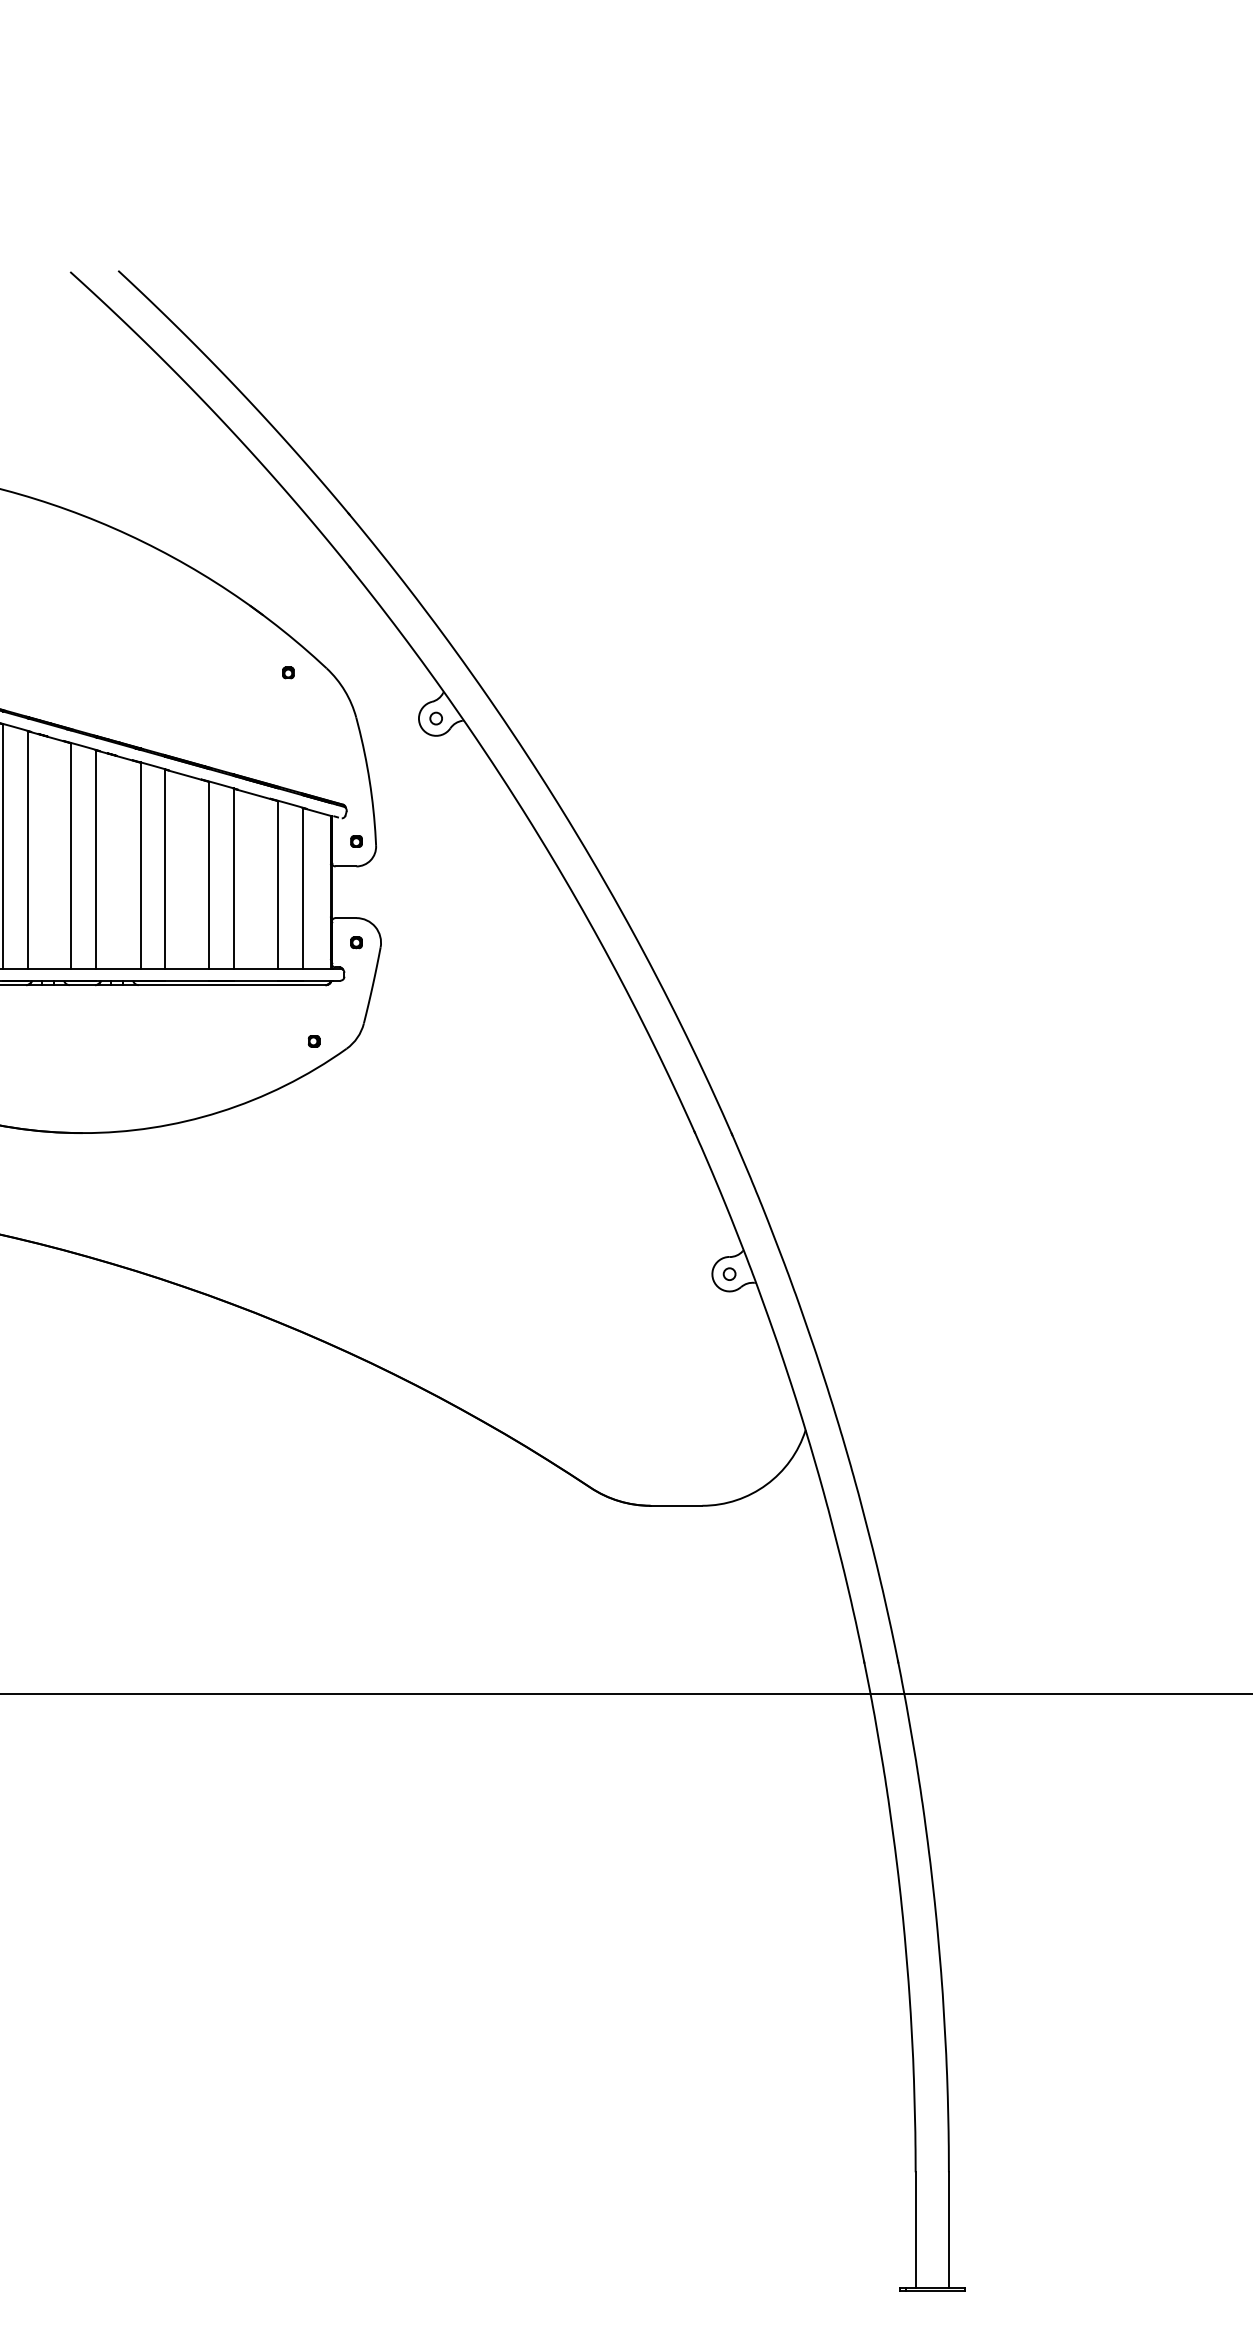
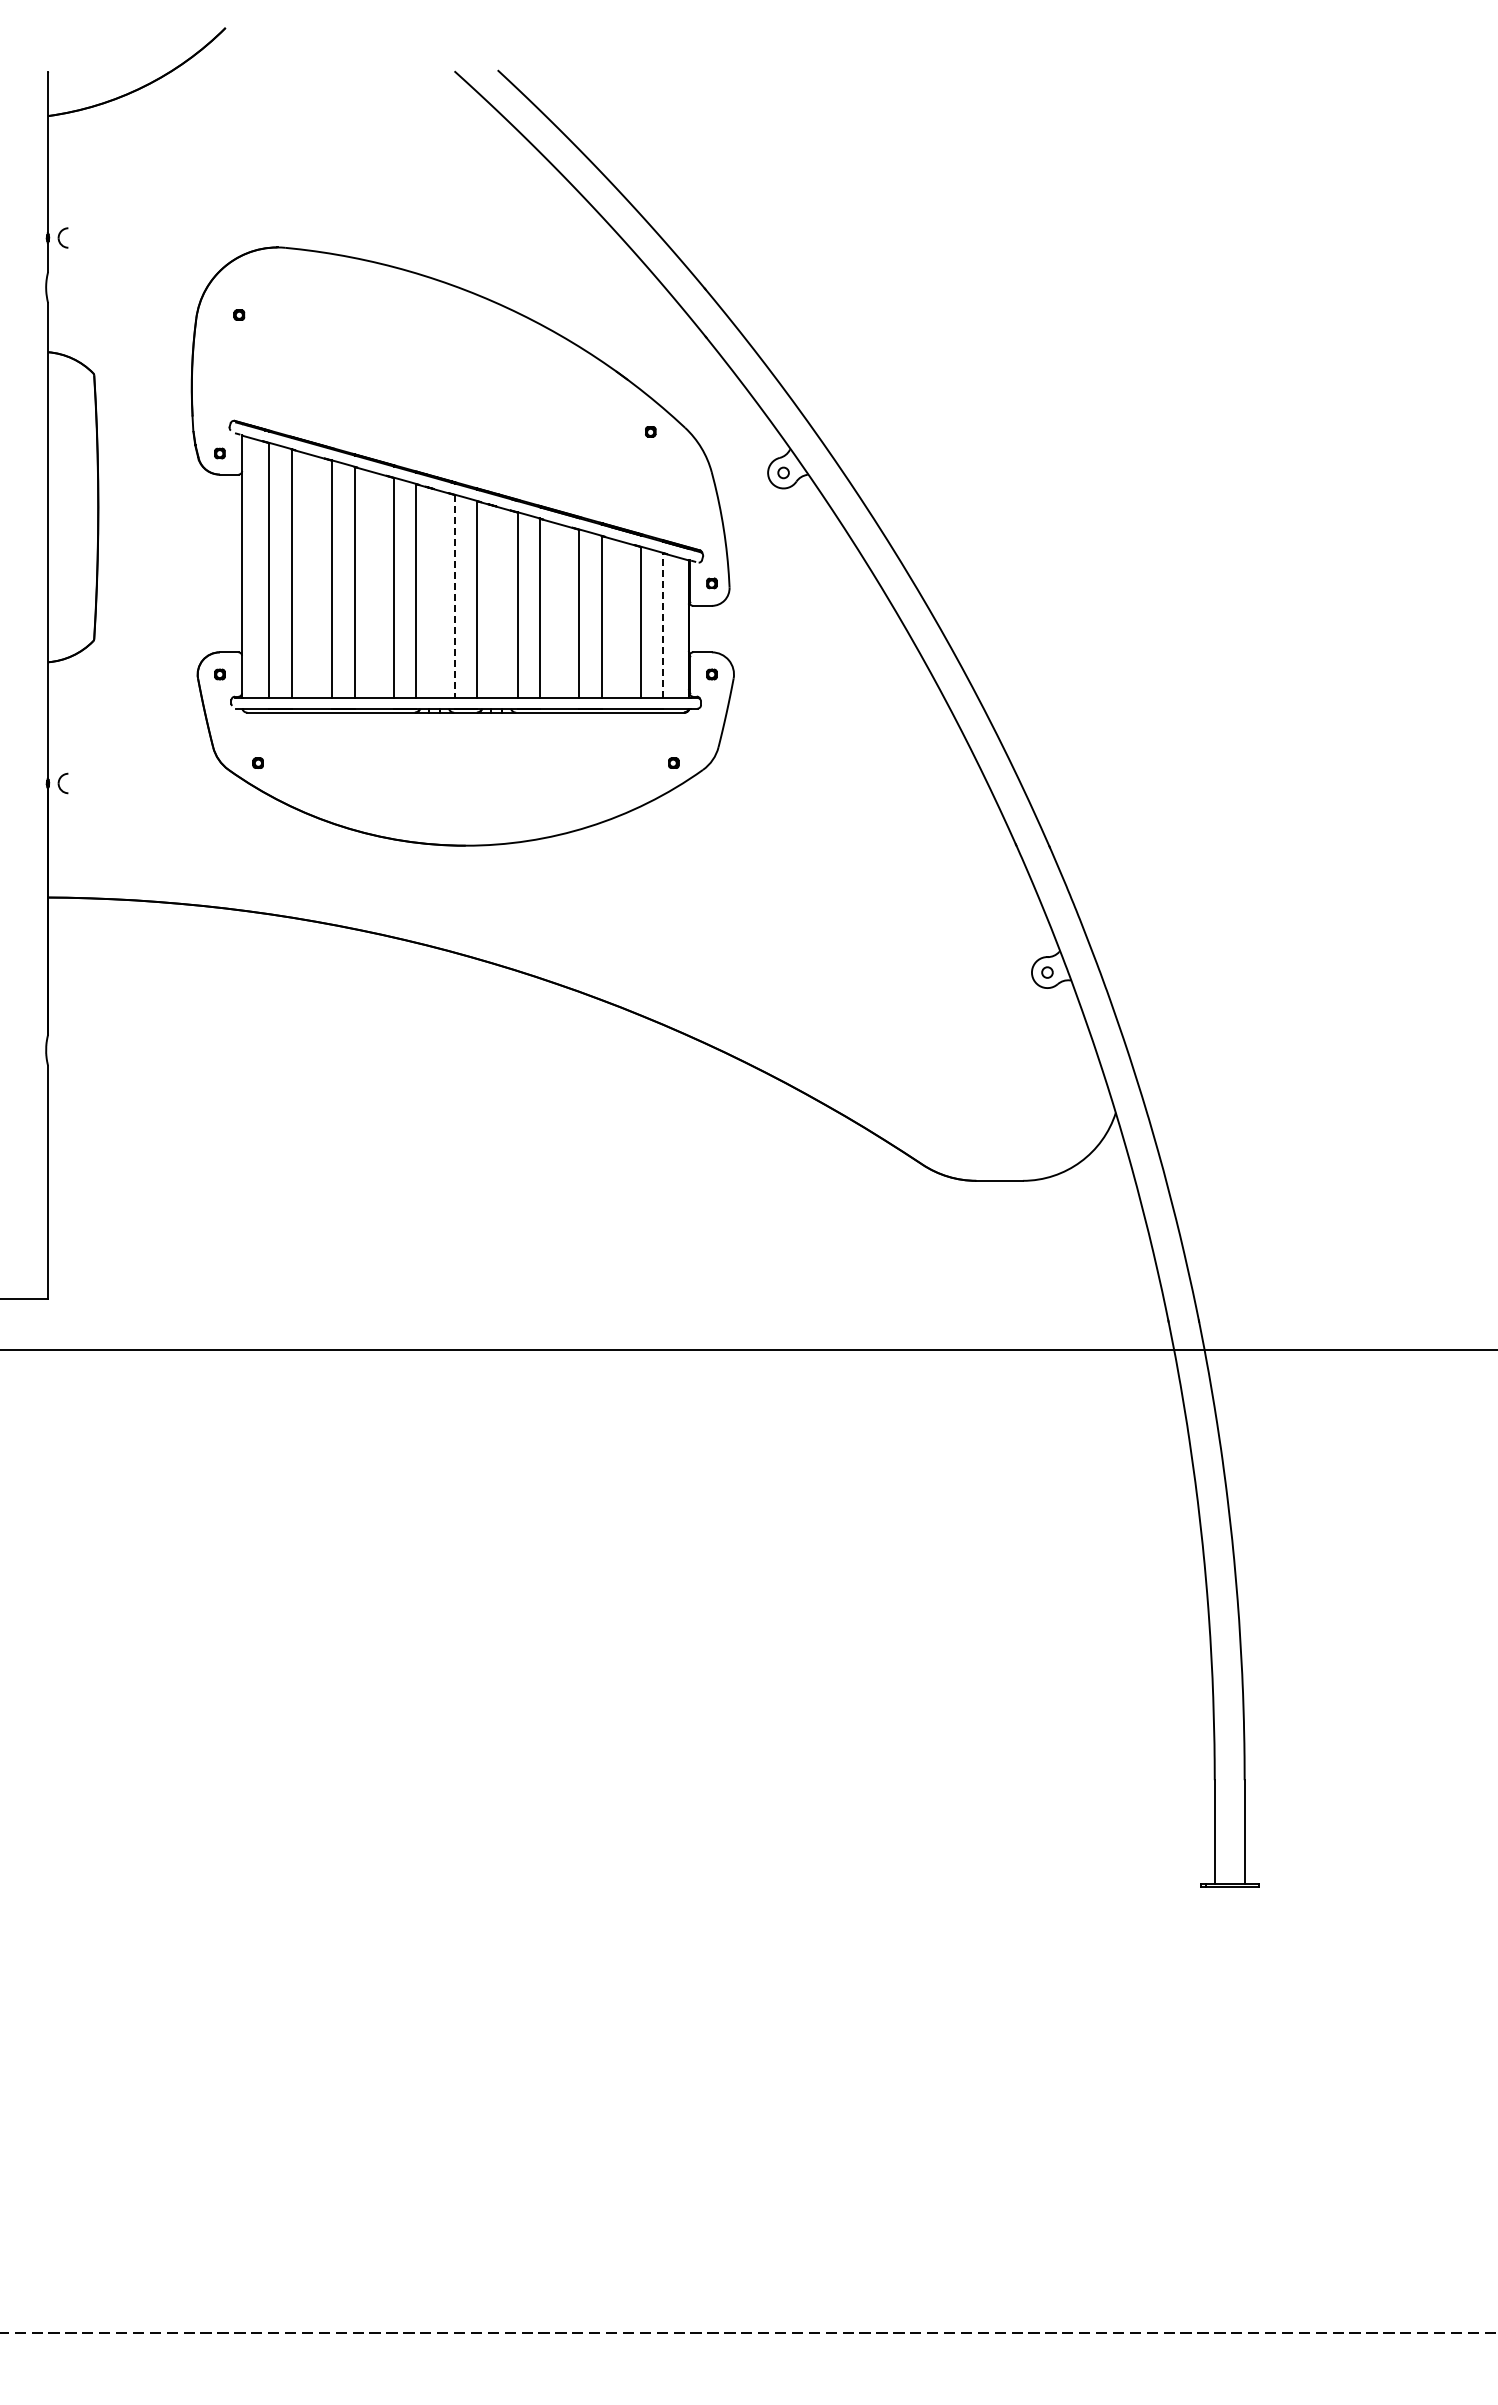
line: (71, 855) -> (455, 596), solid -> dashed
line: (302, 888) -> (663, 625), solid -> dashed

